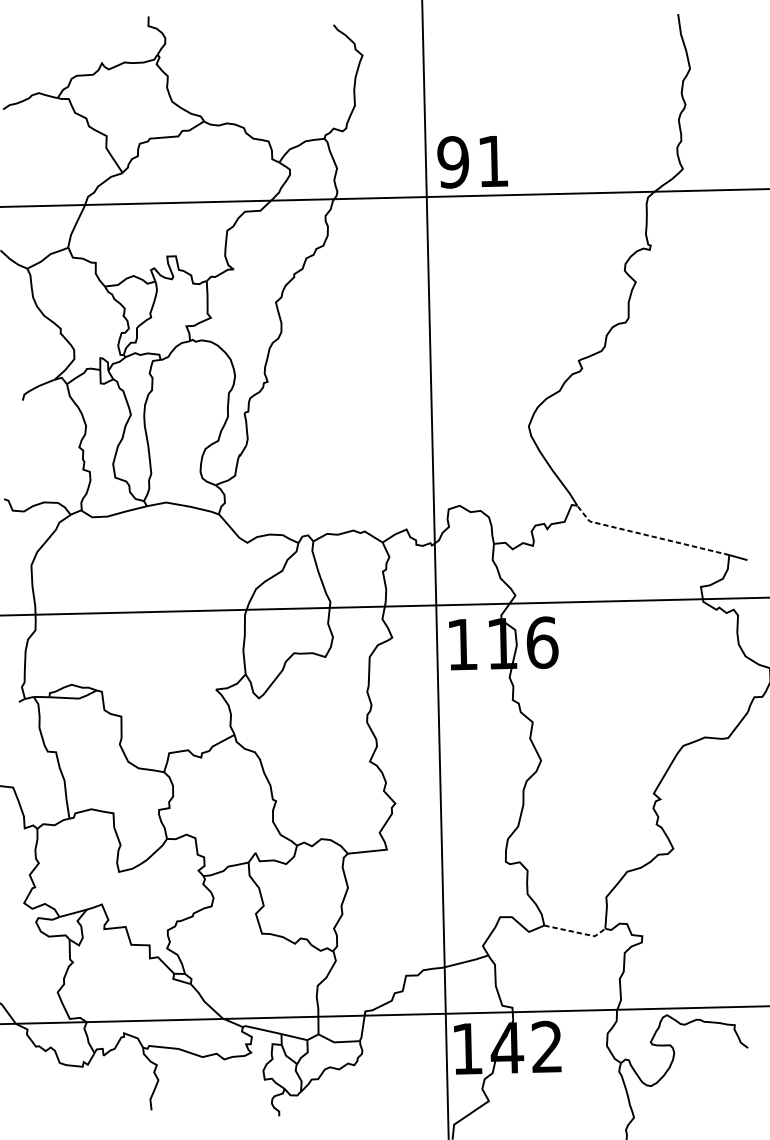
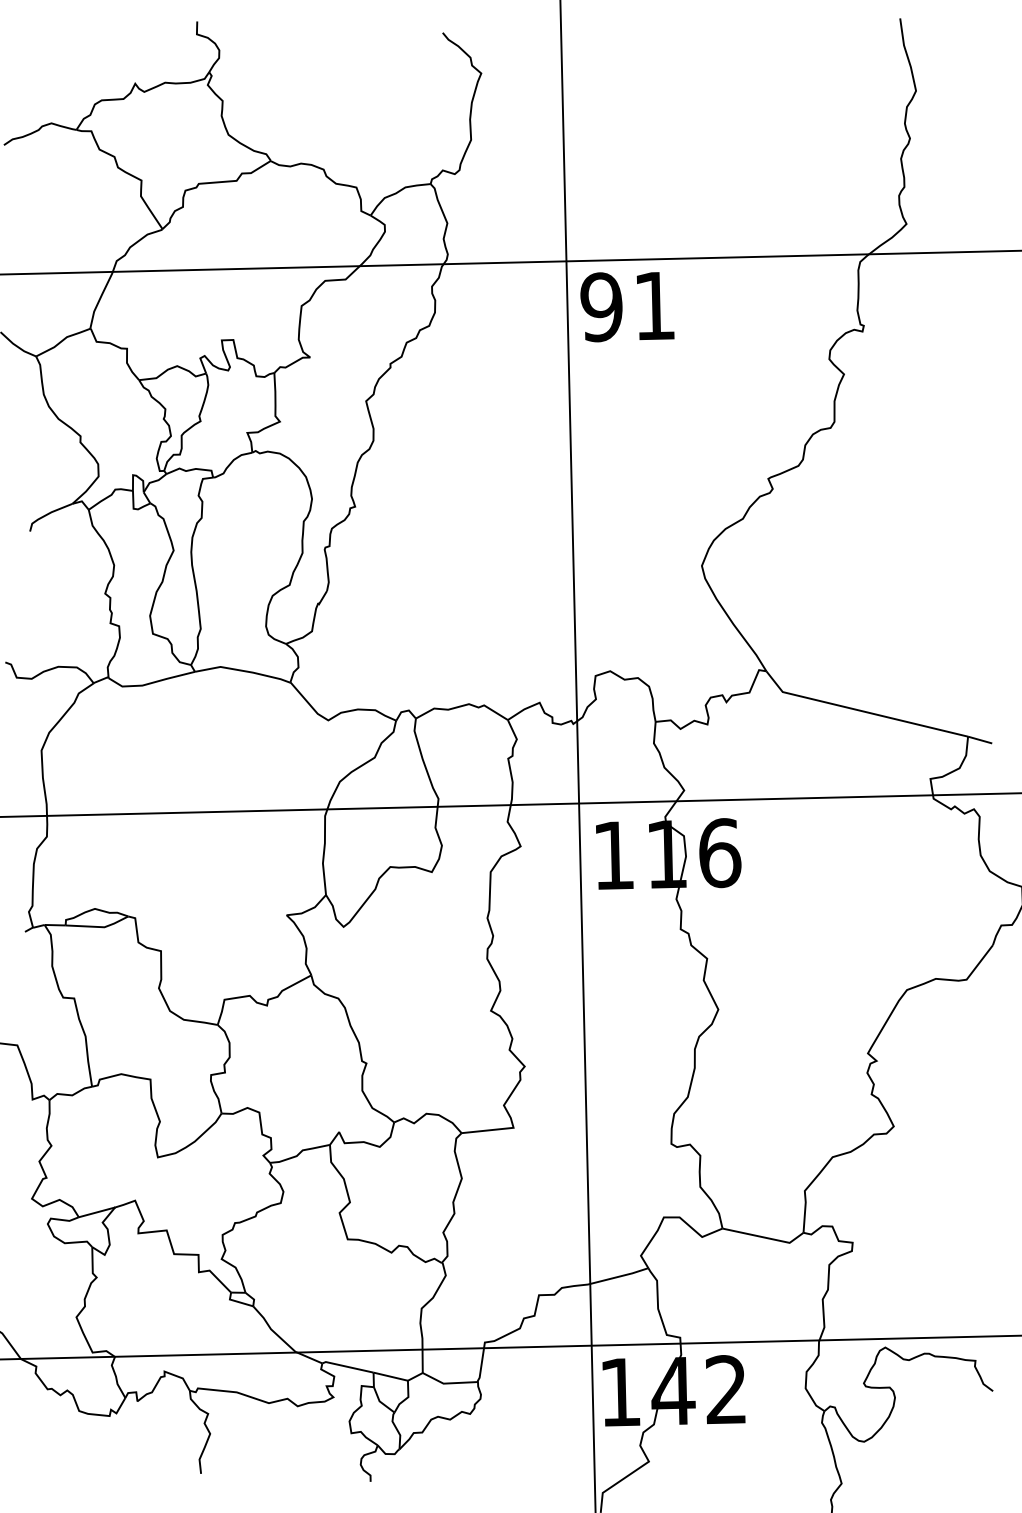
text: (472, 162) -> (627, 307), moved
line: (648, 535) -> (861, 710), dashed -> solid
line: (576, 932) -> (765, 1237), dashed -> solid

